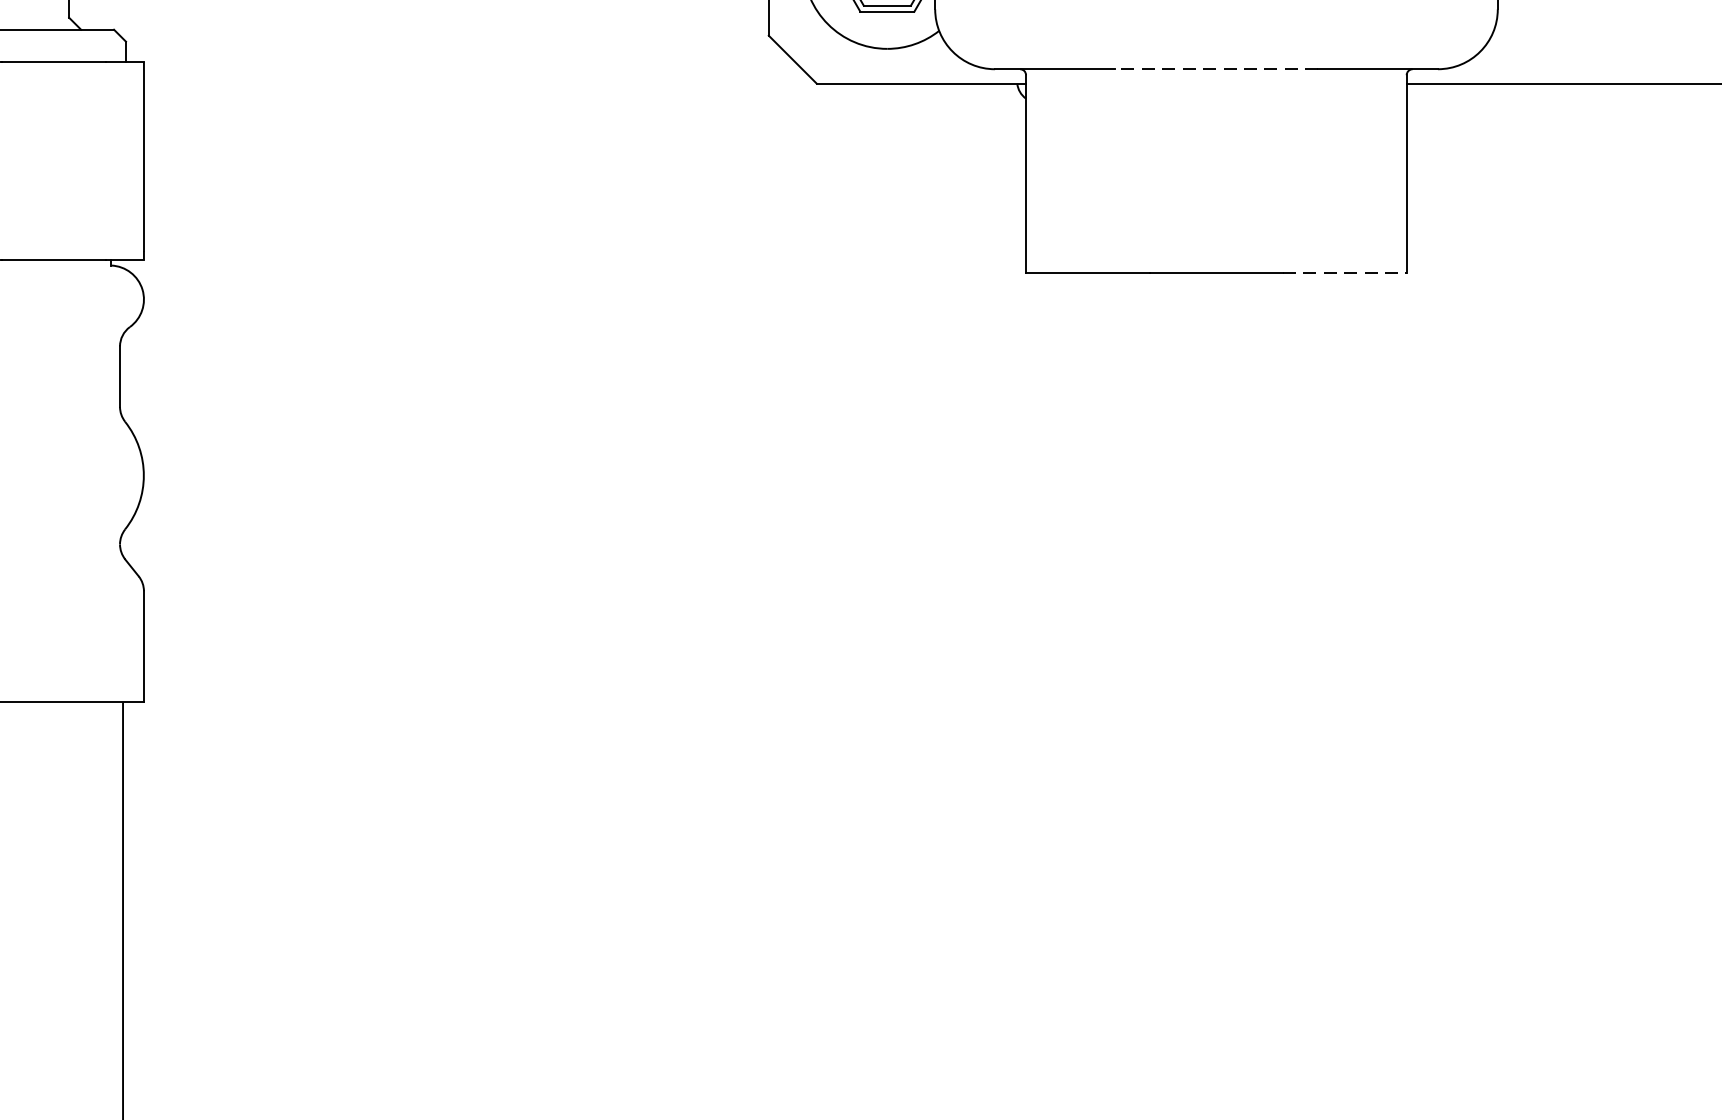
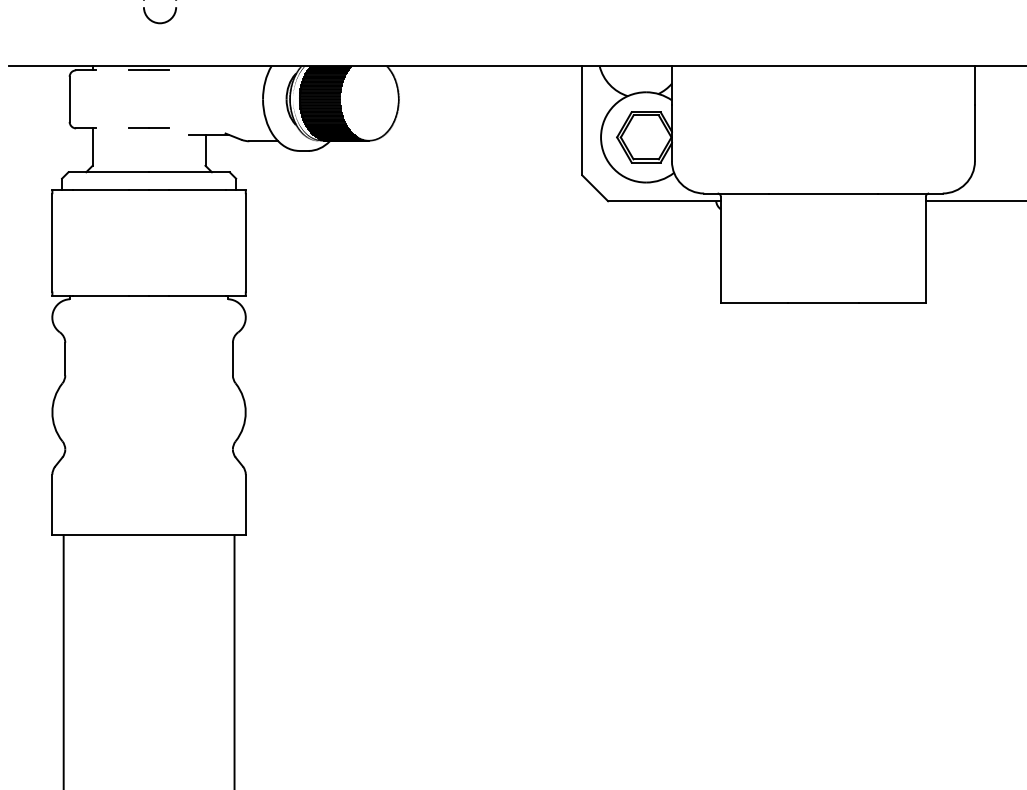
line: (1216, 69) -> (823, 193), dashed -> solid
line: (1346, 273) -> (893, 303), dashed -> solid

